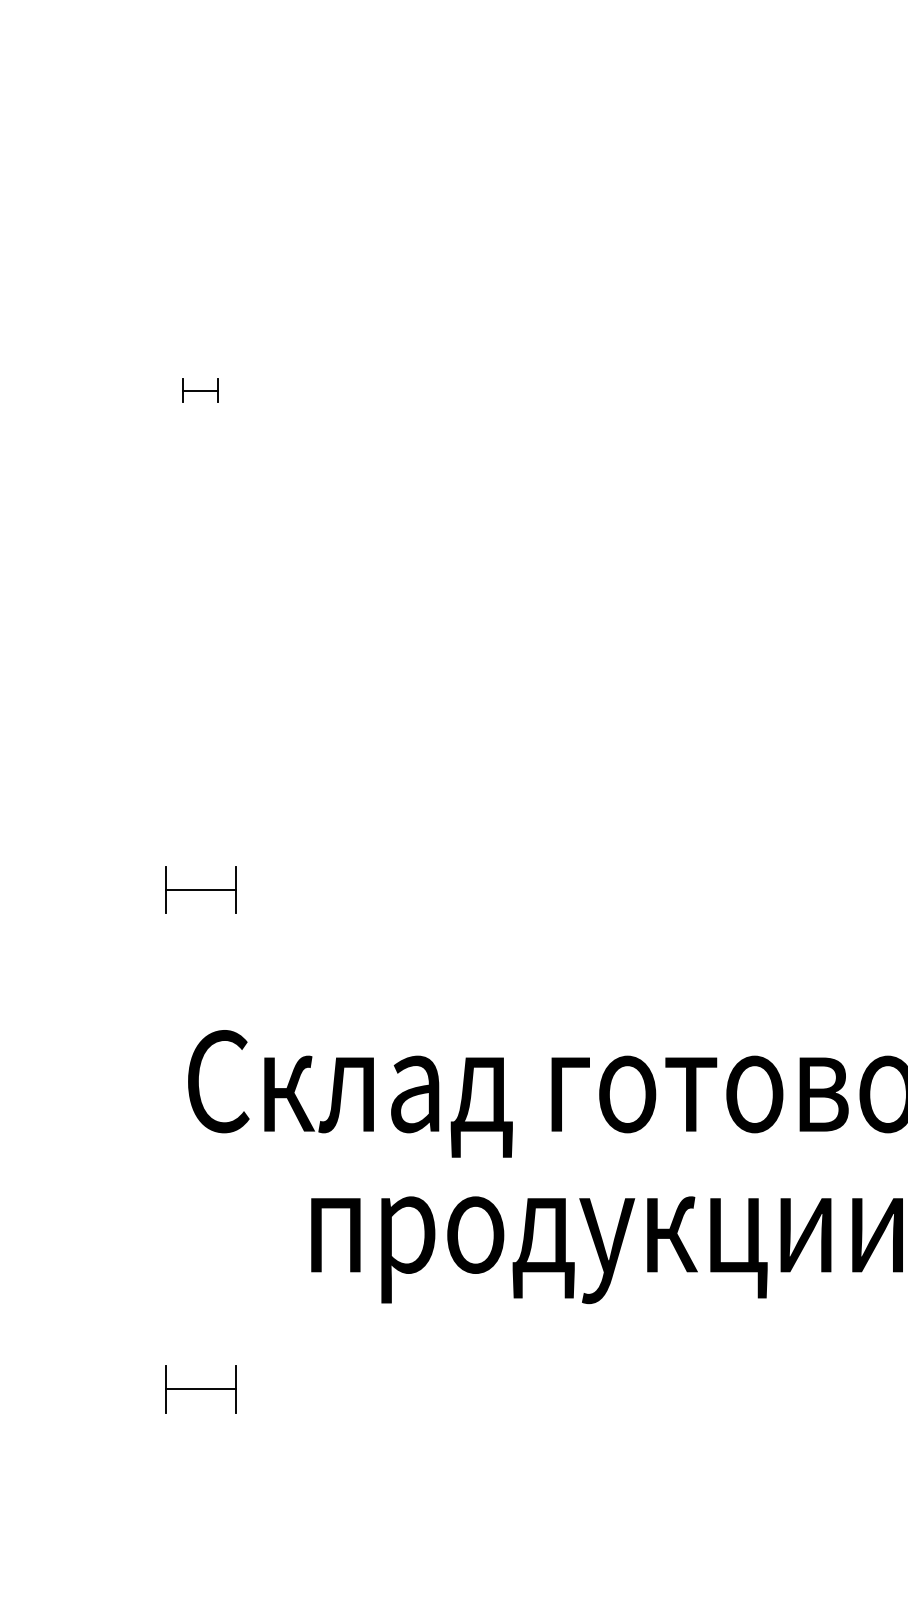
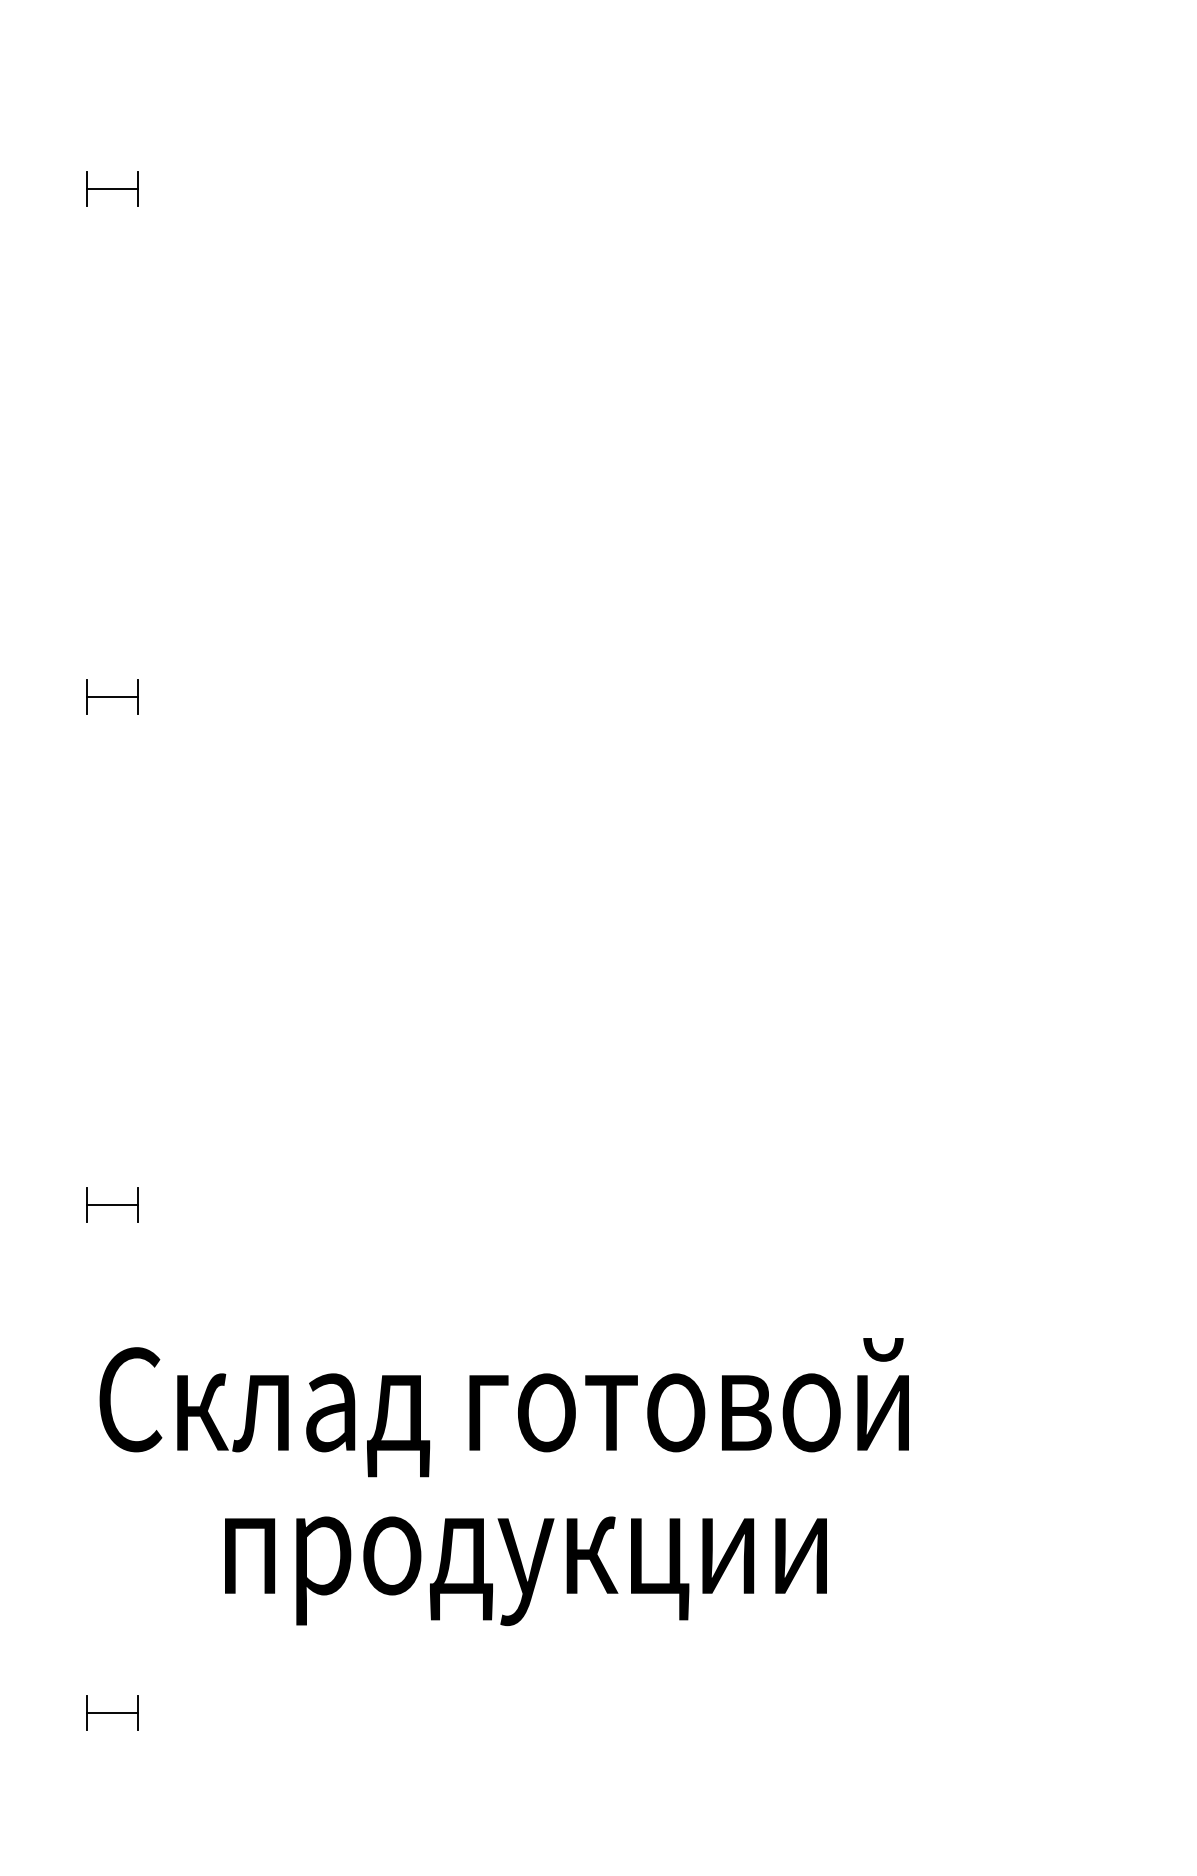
part: (200, 390) -> (112, 696), size x1.43
part: (200, 889) -> (112, 1204), size x0.71
part: (200, 1389) -> (112, 1712), size x0.71

